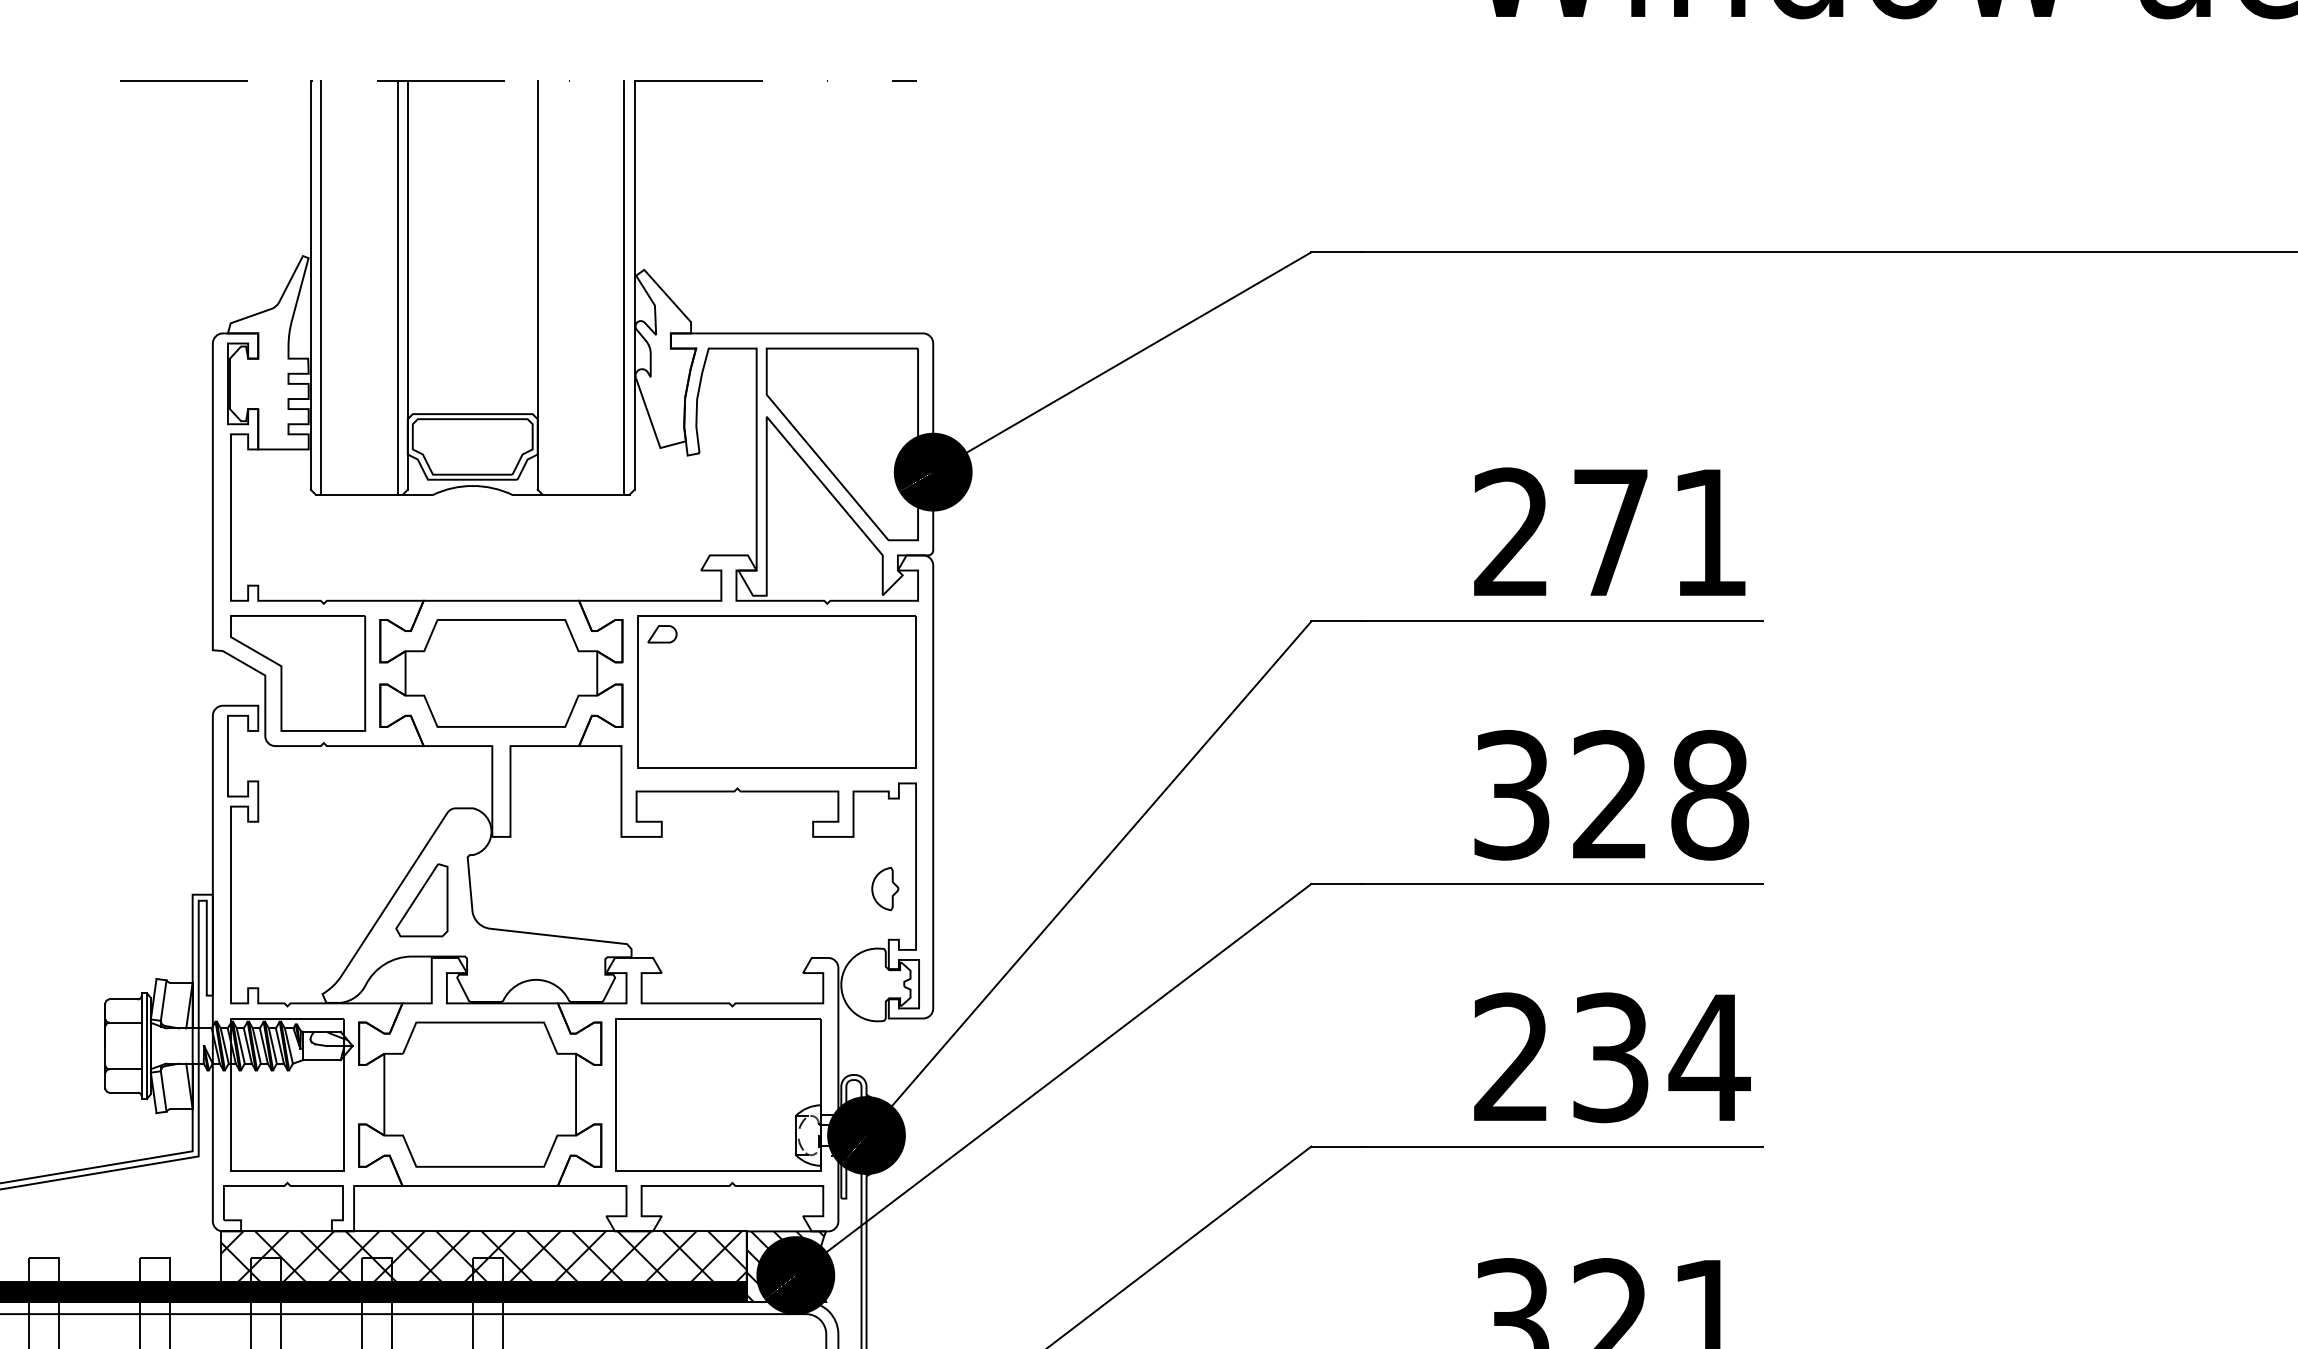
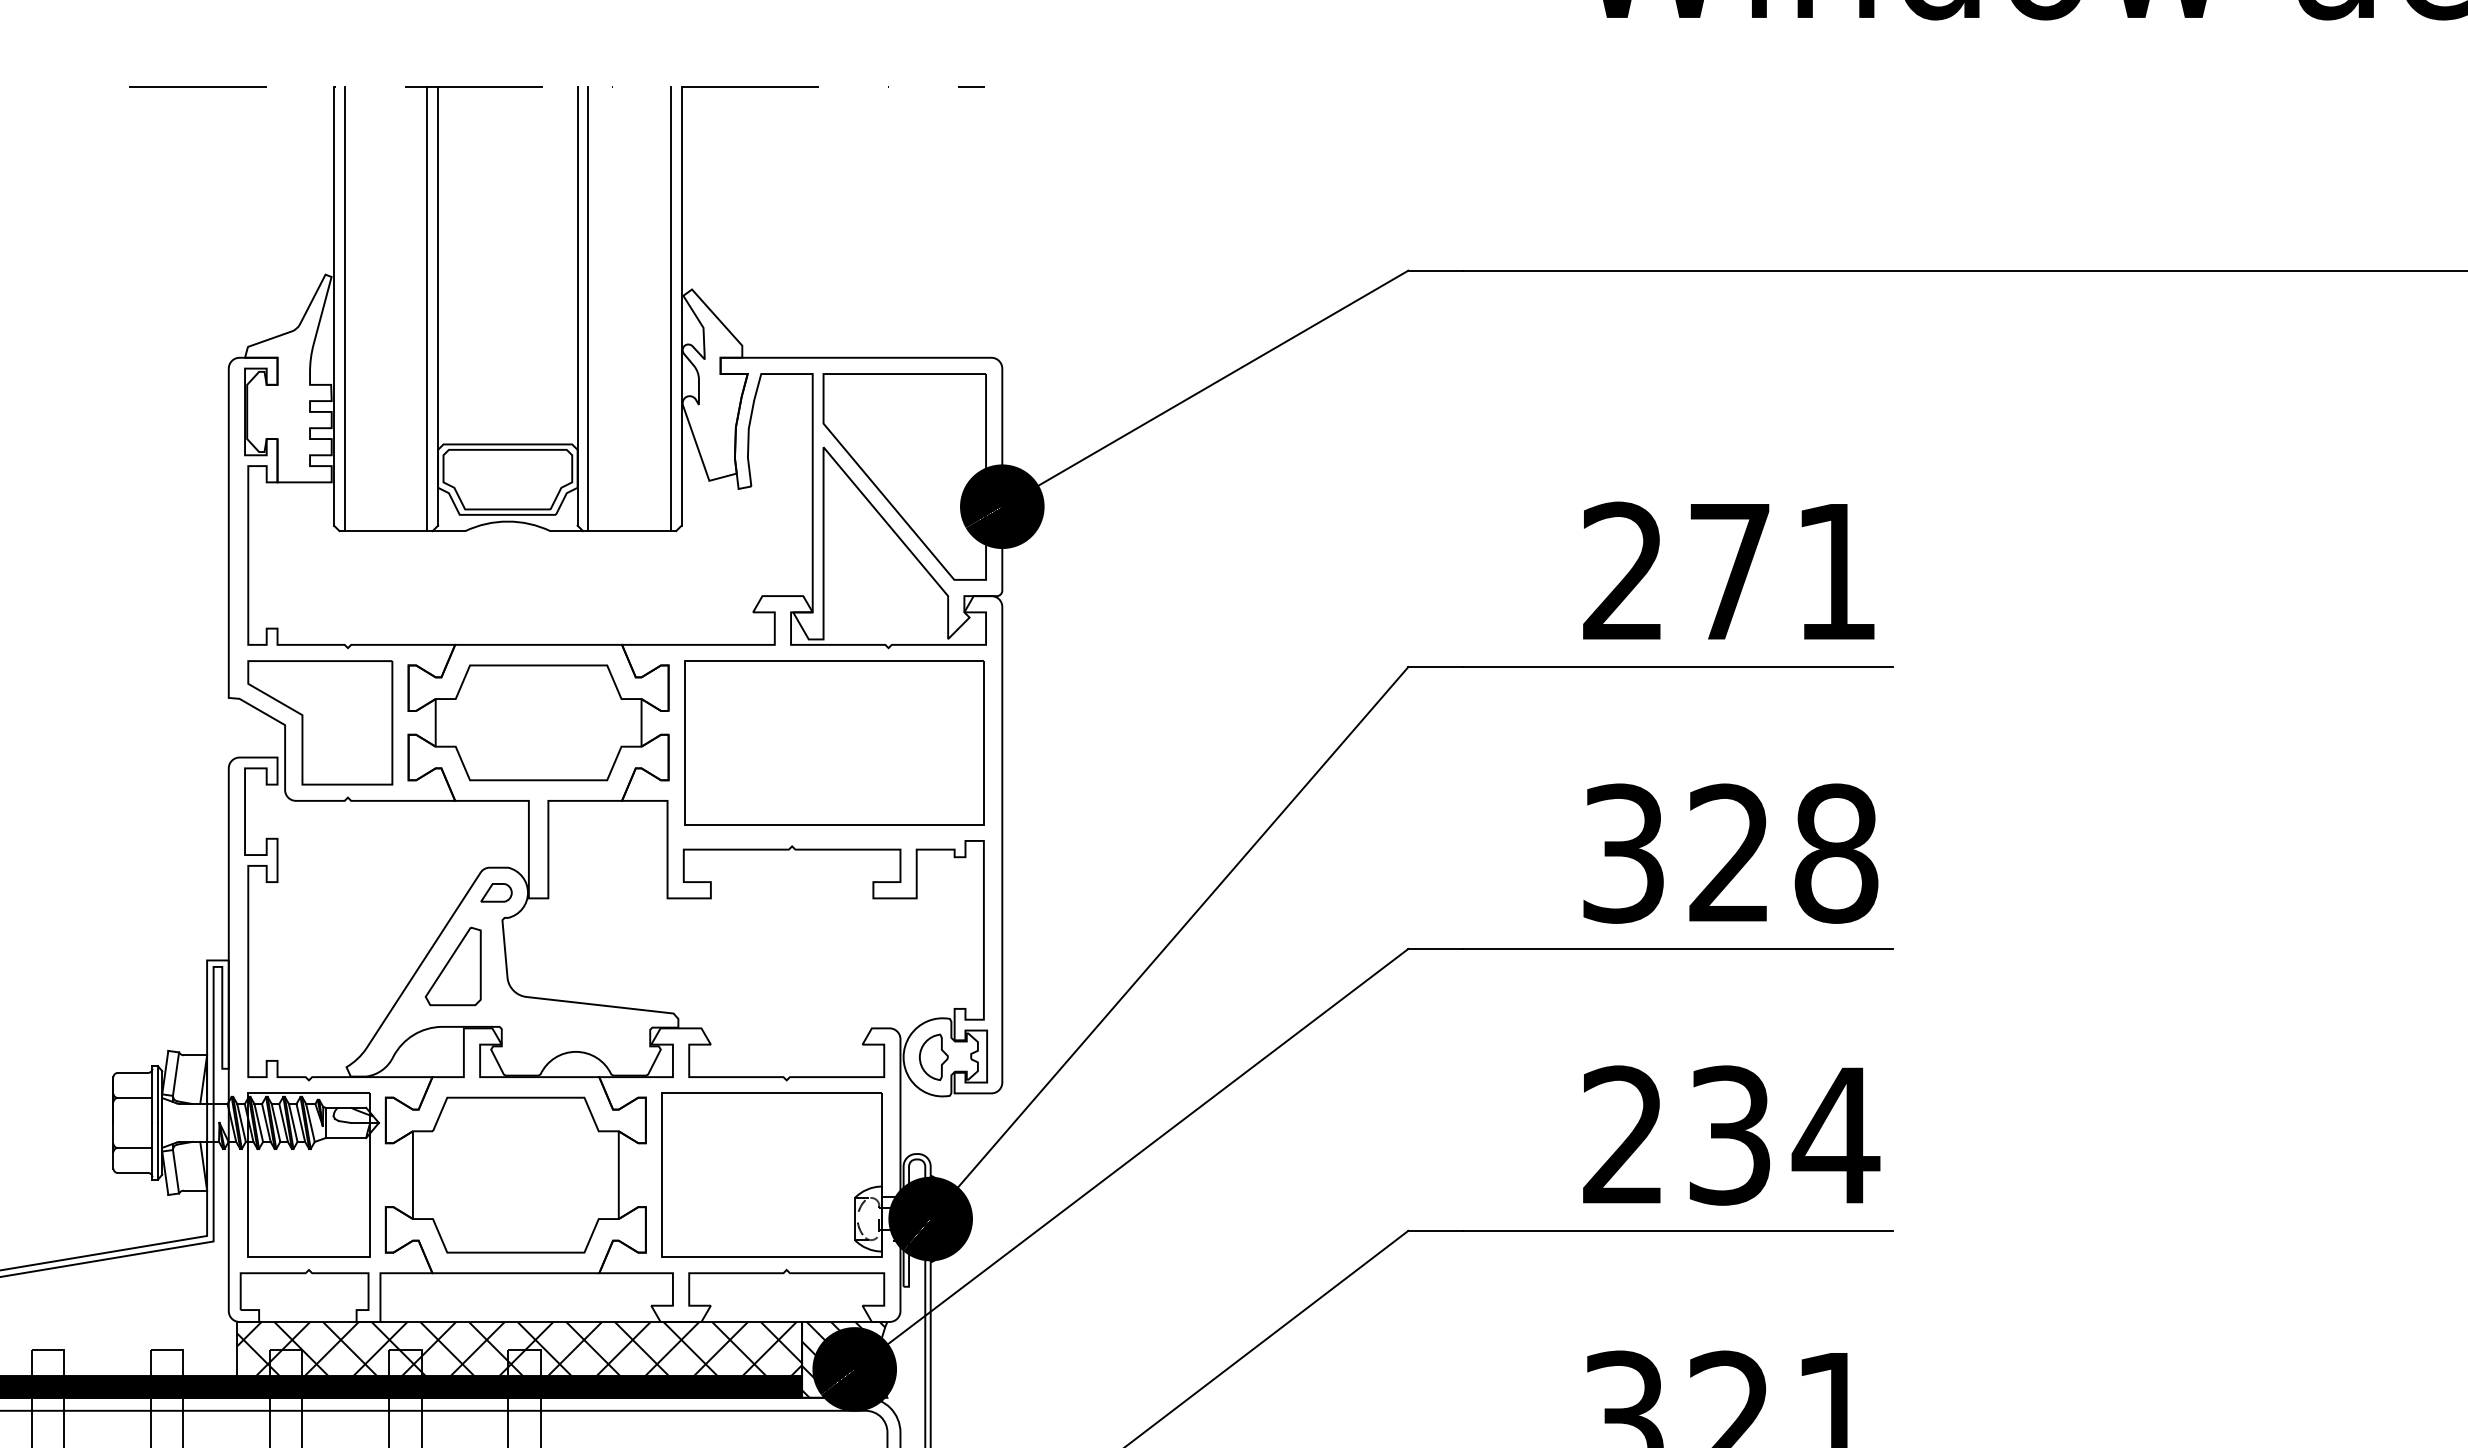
line: (547, 287) -> (588, 308), added
part: (662, 633) -> (496, 892), moved
part: (884, 888) -> (933, 1056), moved

